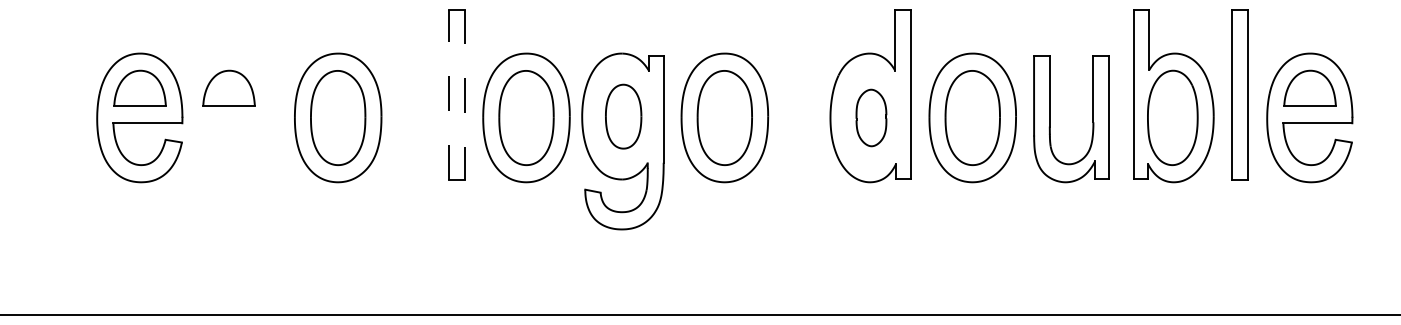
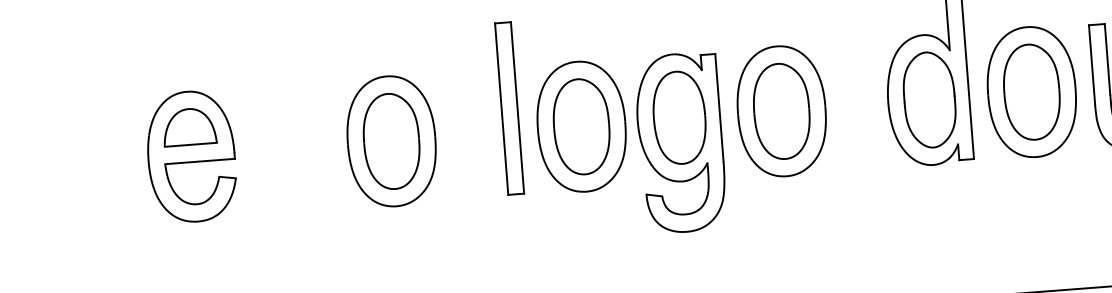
part: (228, 87) -> (278, 119), removed
line: (449, 94) -> (502, 109), dashed -> solid
line: (464, 94) -> (517, 107), dashed -> solid
part: (623, 116) -> (679, 117), size x1.43
part: (871, 117) -> (929, 99), size x1.67

